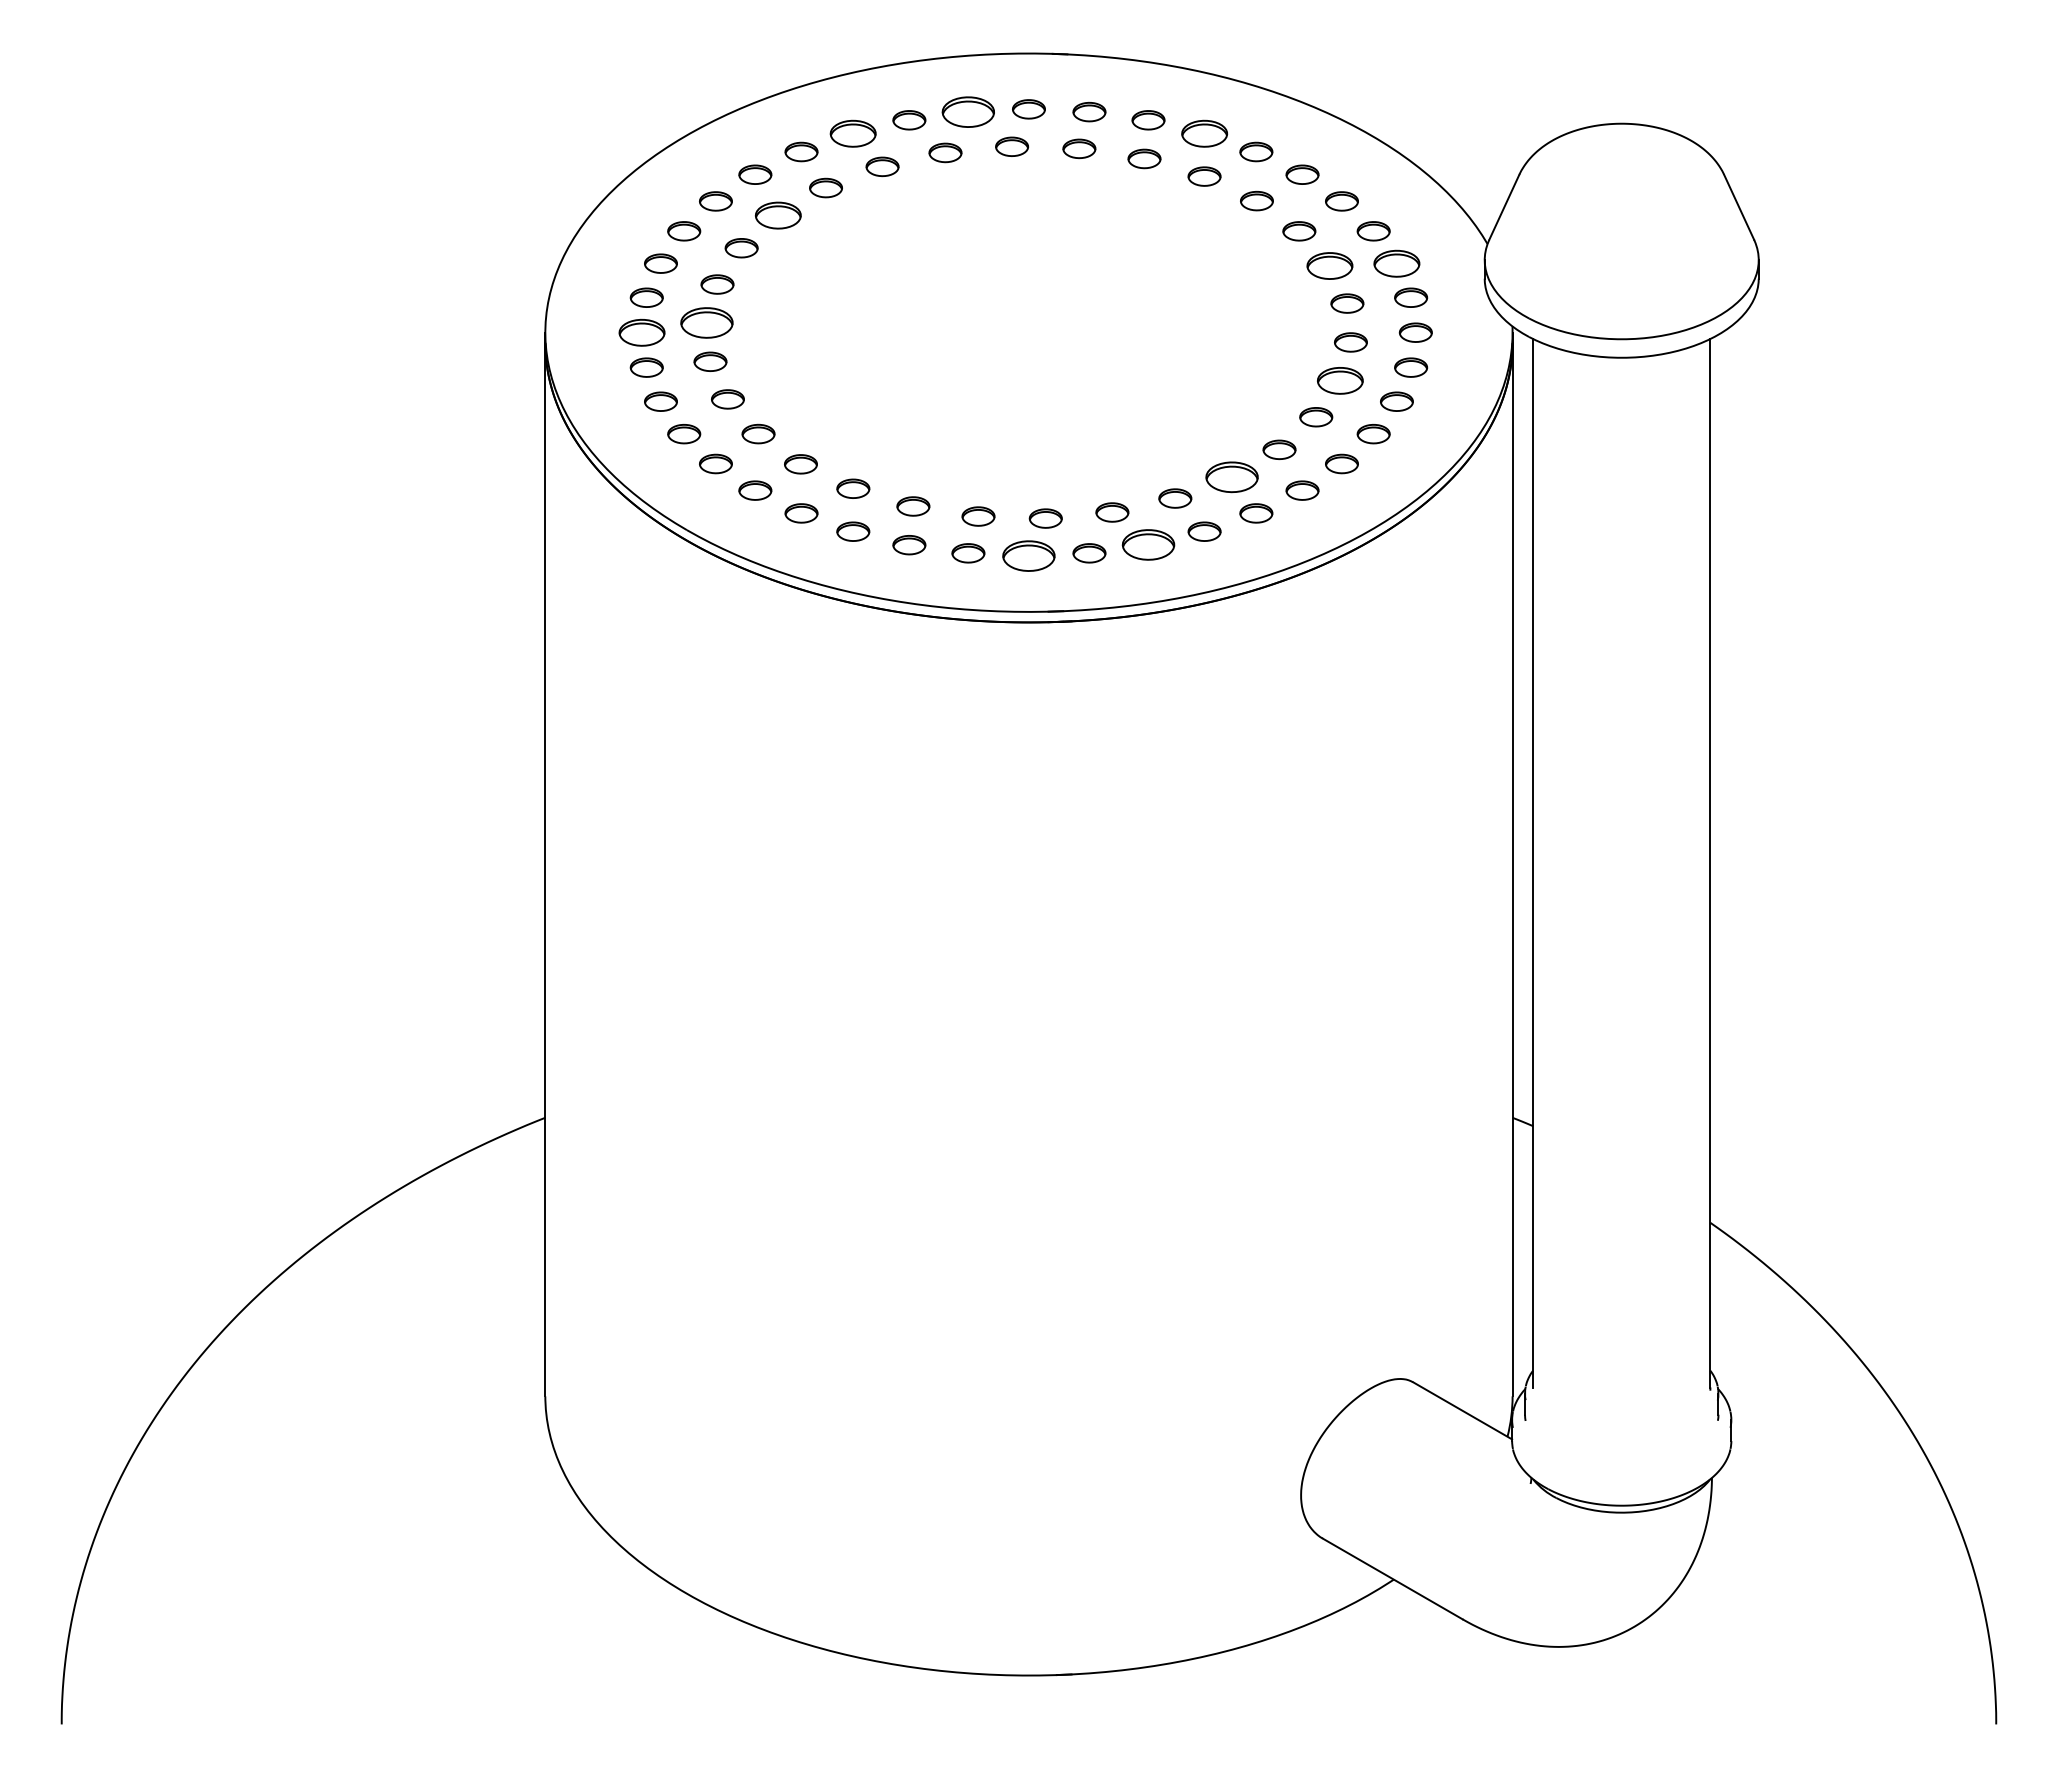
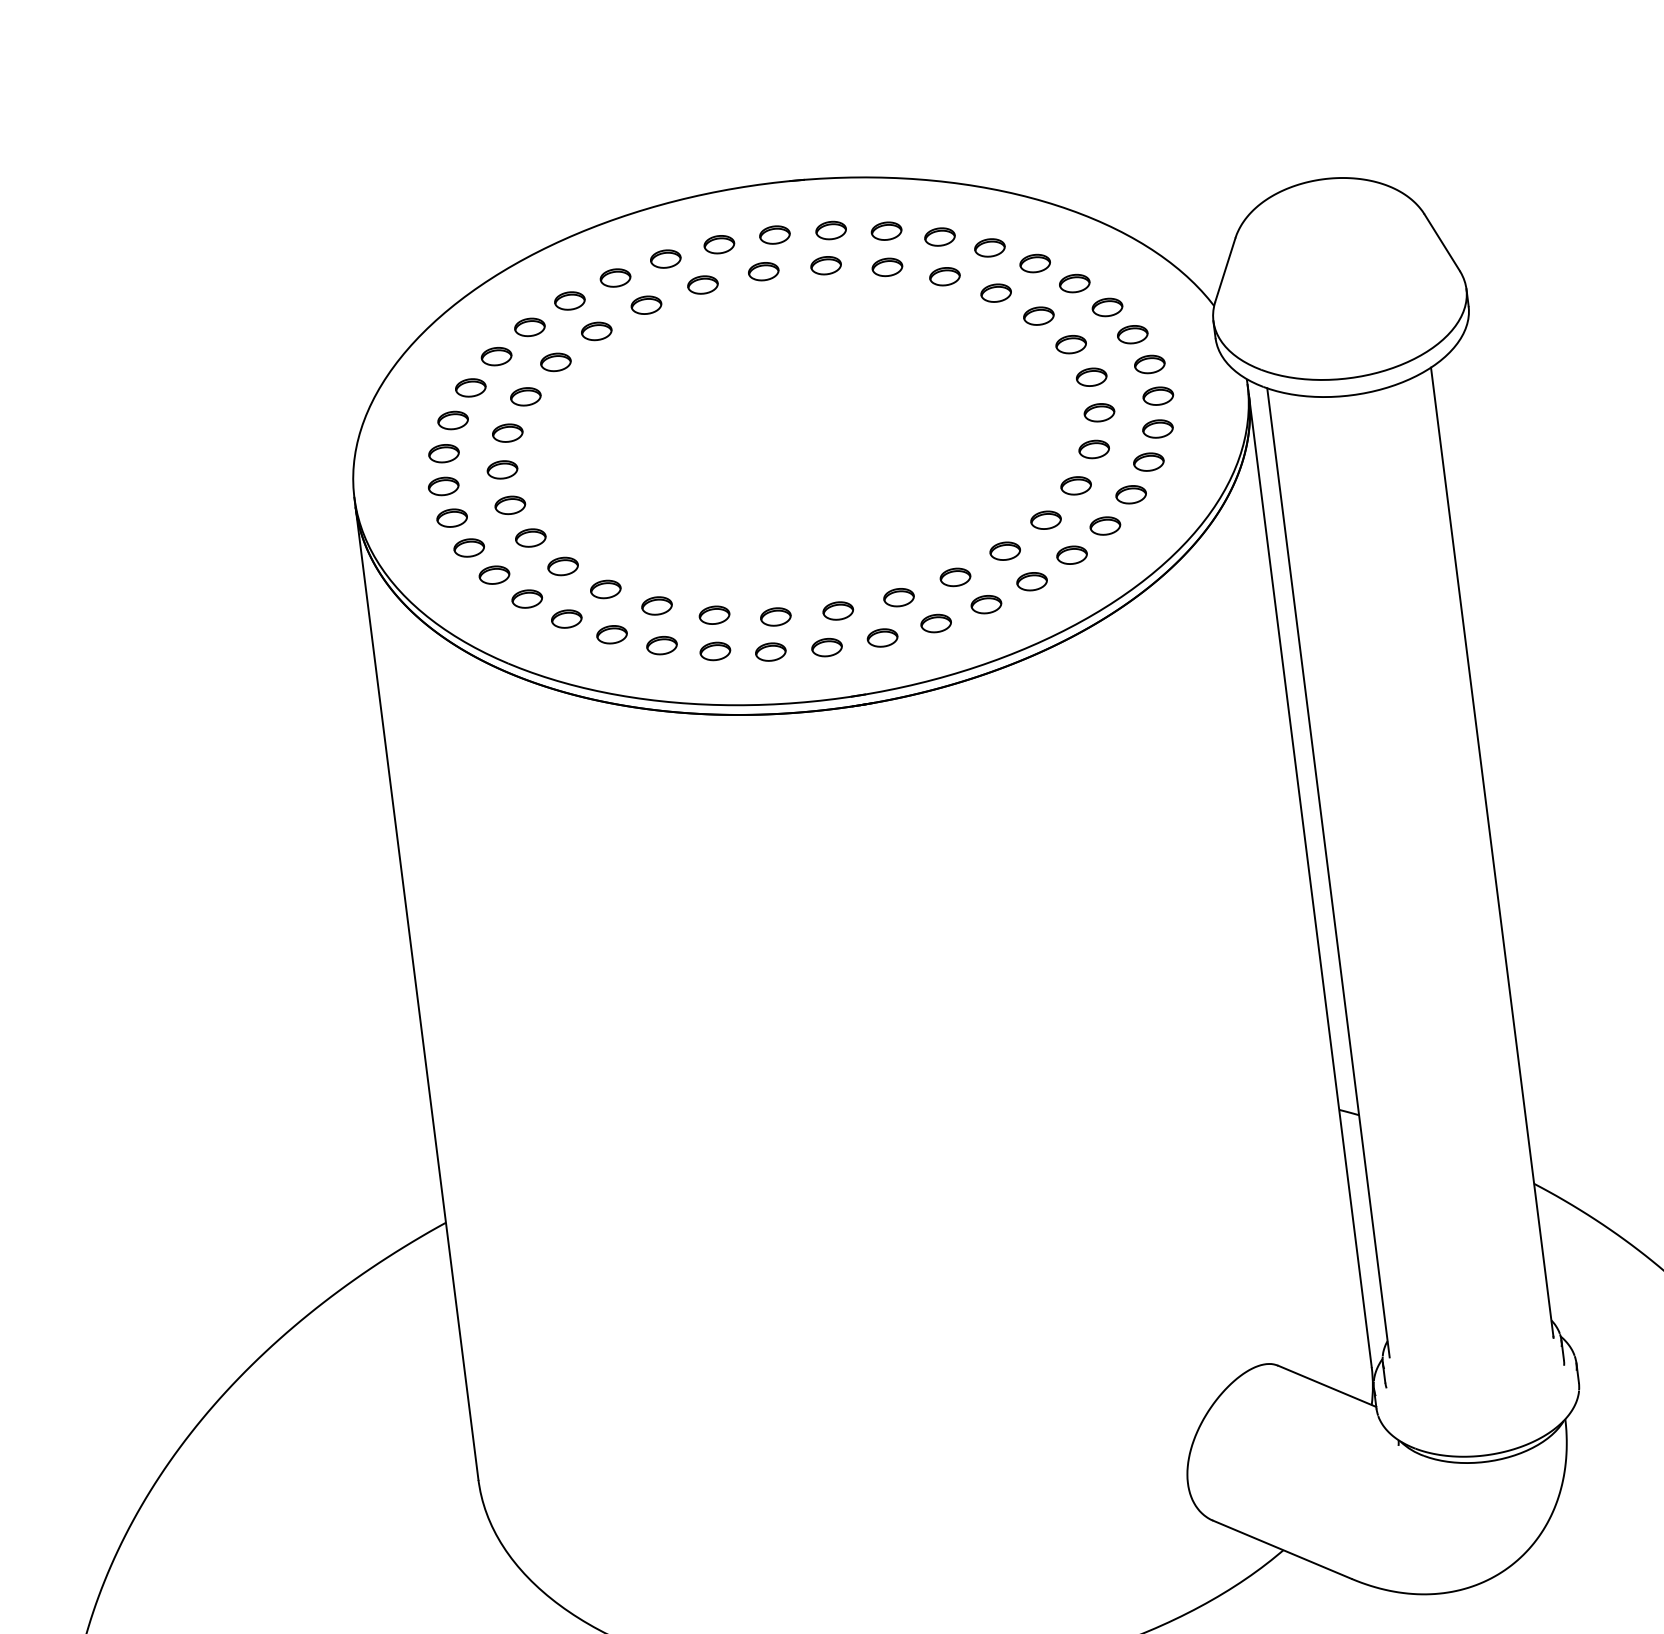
part: (968, 111) -> (719, 244), size x0.62
part: (853, 133) -> (615, 277), size x0.71
part: (1204, 133) -> (939, 236), size x0.71
part: (778, 215) -> (556, 362), size x0.71
part: (1396, 263) -> (1132, 334), size x0.71
part: (1329, 265) -> (1070, 344), size x0.71
part: (706, 322) -> (502, 469), size x0.62
part: (641, 332) -> (443, 486), size x0.71
part: (1340, 380) -> (1094, 449), size x0.71
part: (1231, 477) -> (1004, 551), size x0.62
part: (1148, 545) -> (936, 623), size x0.62
part: (1028, 555) -> (826, 647), size x0.62

